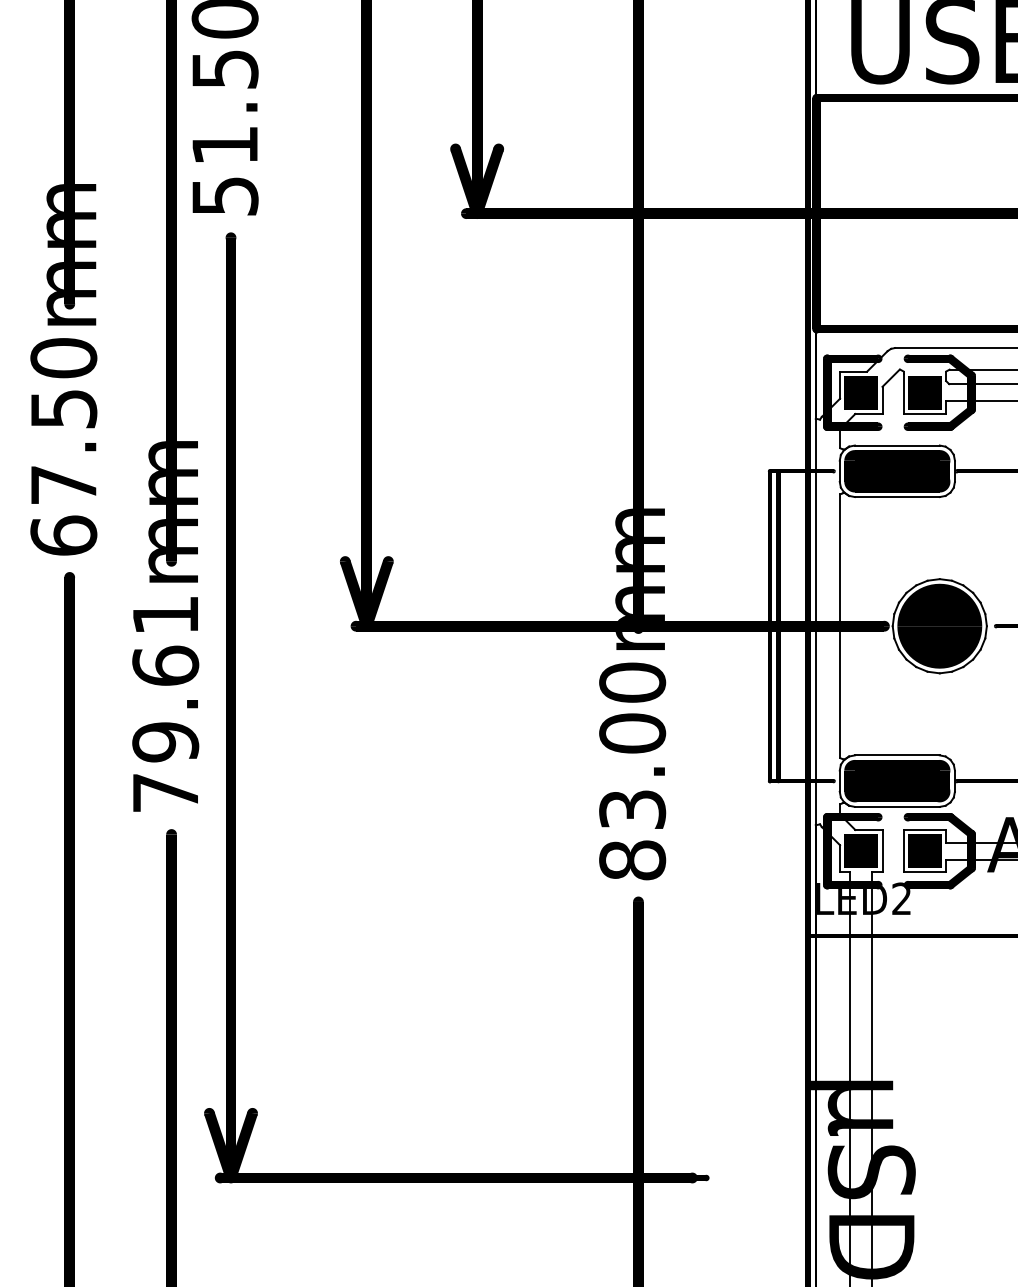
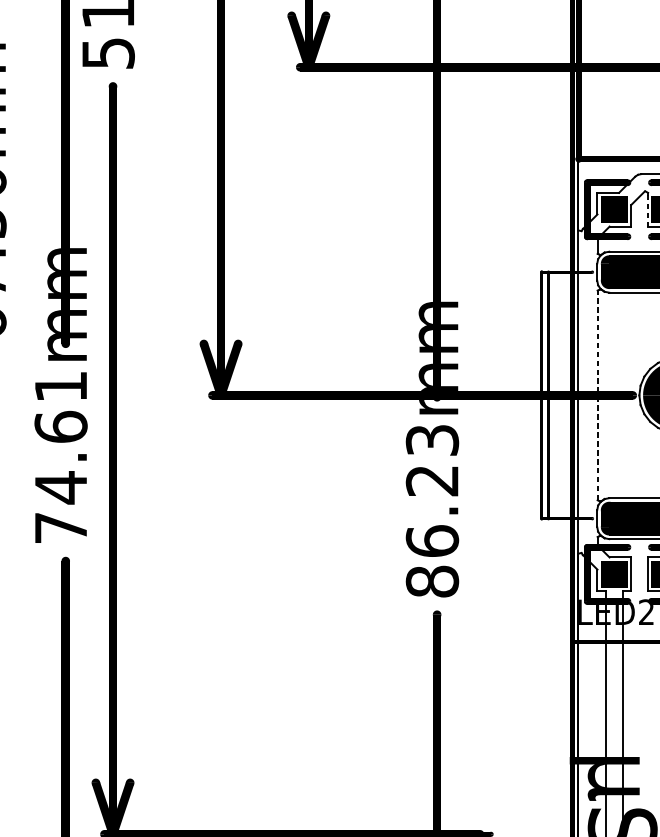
line: (903, 394) -> (647, 211), solid -> dashed
line: (840, 626) -> (597, 395), solid -> dashed
text: (165, 742) -> (60, 487), 79.61mm -> 74.61mm
text: (632, 745) -> (432, 490), 83.00mm -> 86.23mm

